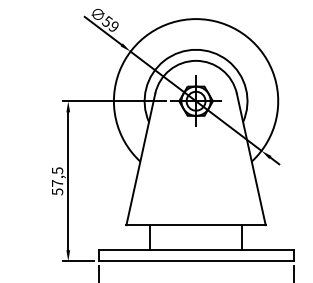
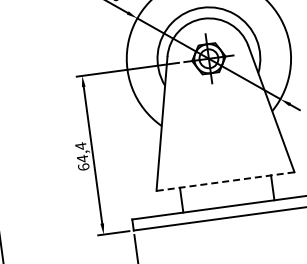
text: (57, 181) -> (82, 156), 57,5 -> 64,4
line: (196, 225) -> (225, 181), solid -> dashed

